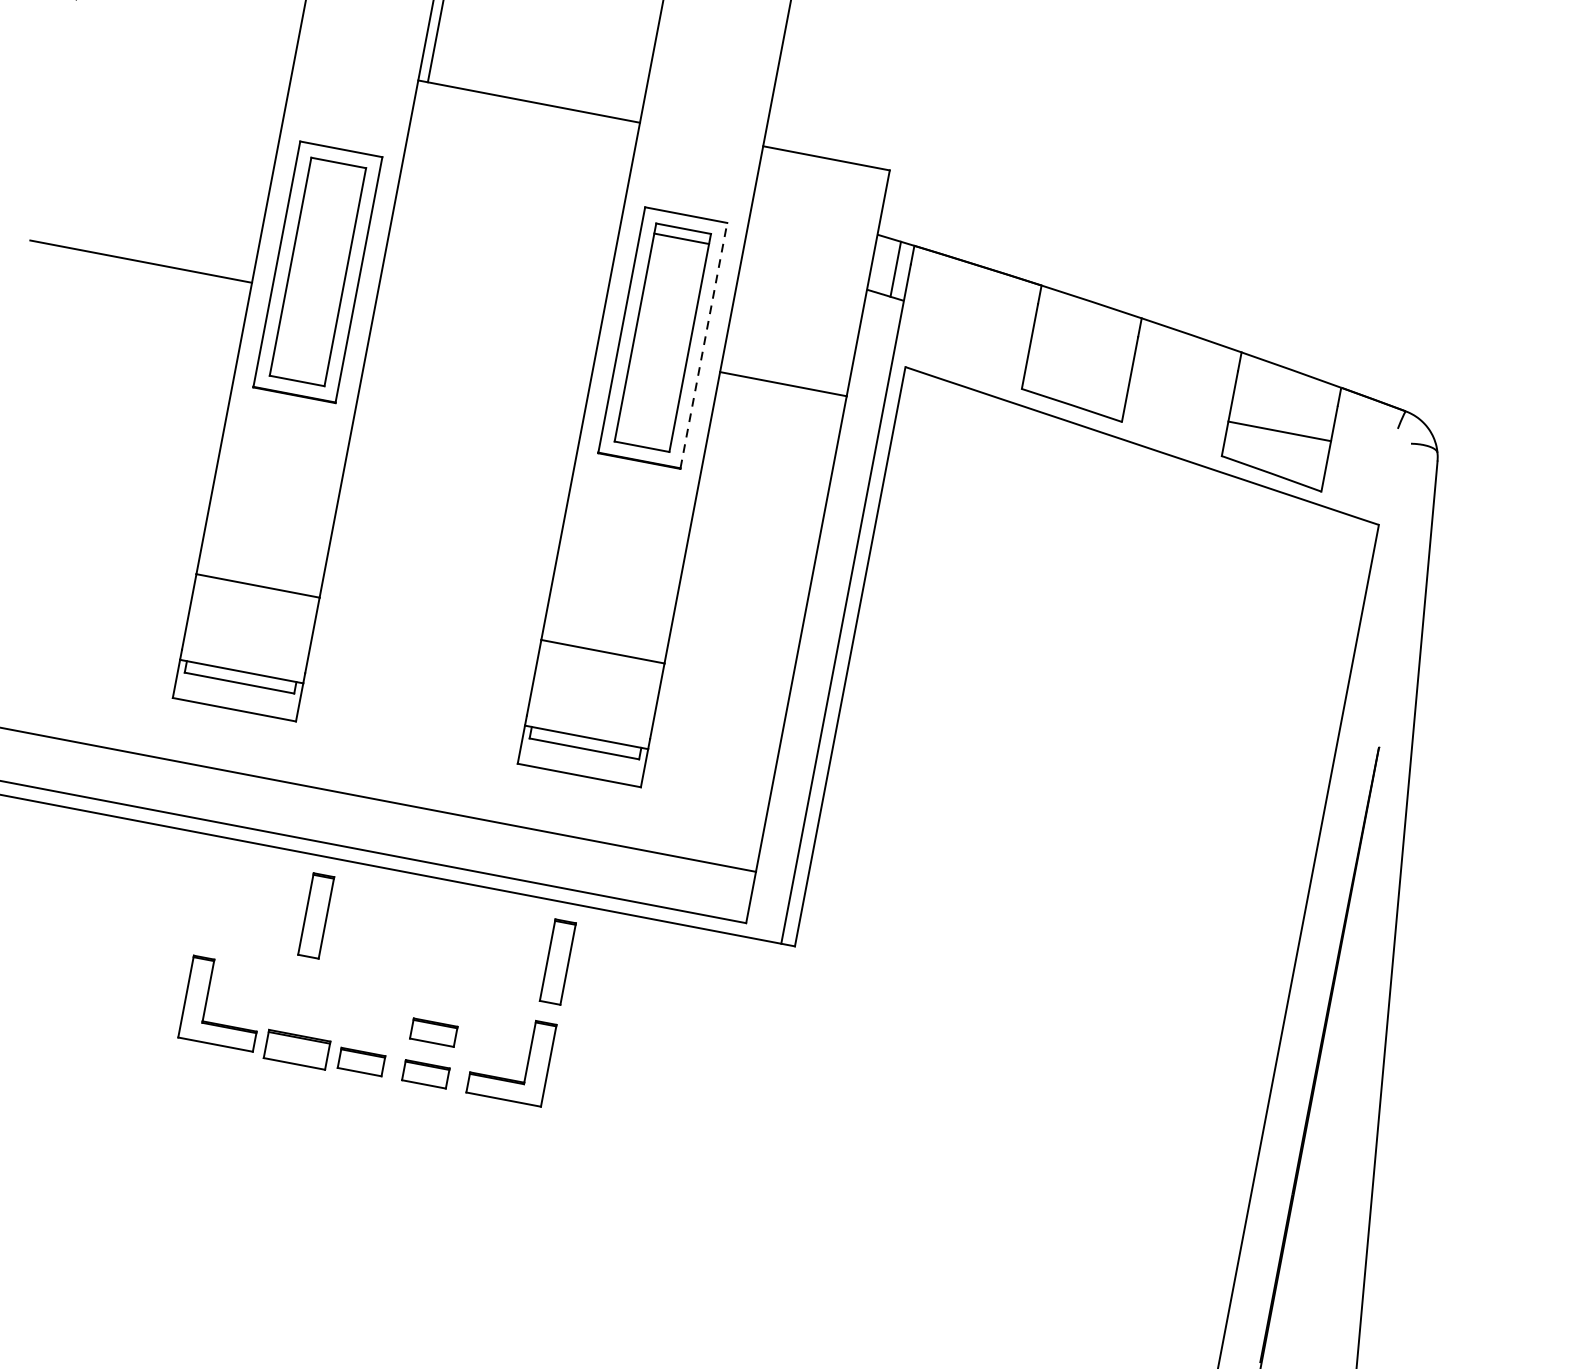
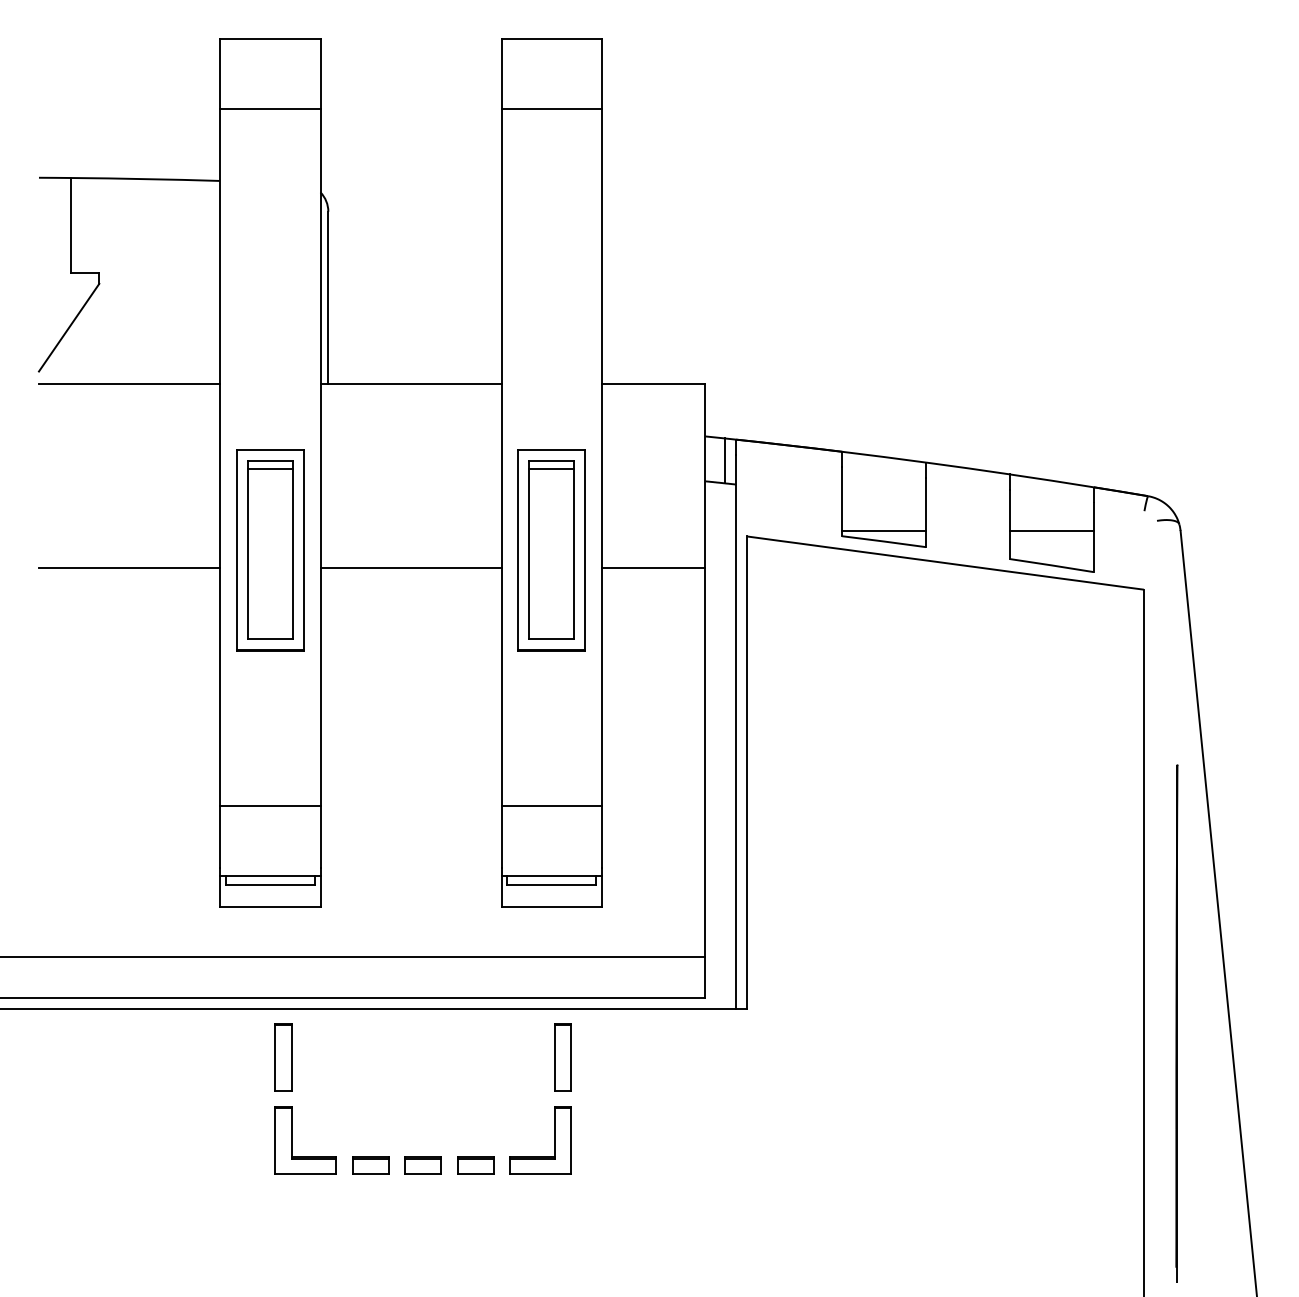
line: (183, 35) -> (128, 383), added
line: (335, 173) -> (269, 469), added
line: (485, 327) -> (410, 568), added
line: (704, 345) -> (585, 549), dashed -> solid
line: (1074, 391) -> (884, 530), added
part: (315, 916) -> (283, 1057), moved
part: (433, 1032) -> (475, 1131), removed
part: (296, 1049) -> (370, 1165), size x0.71

